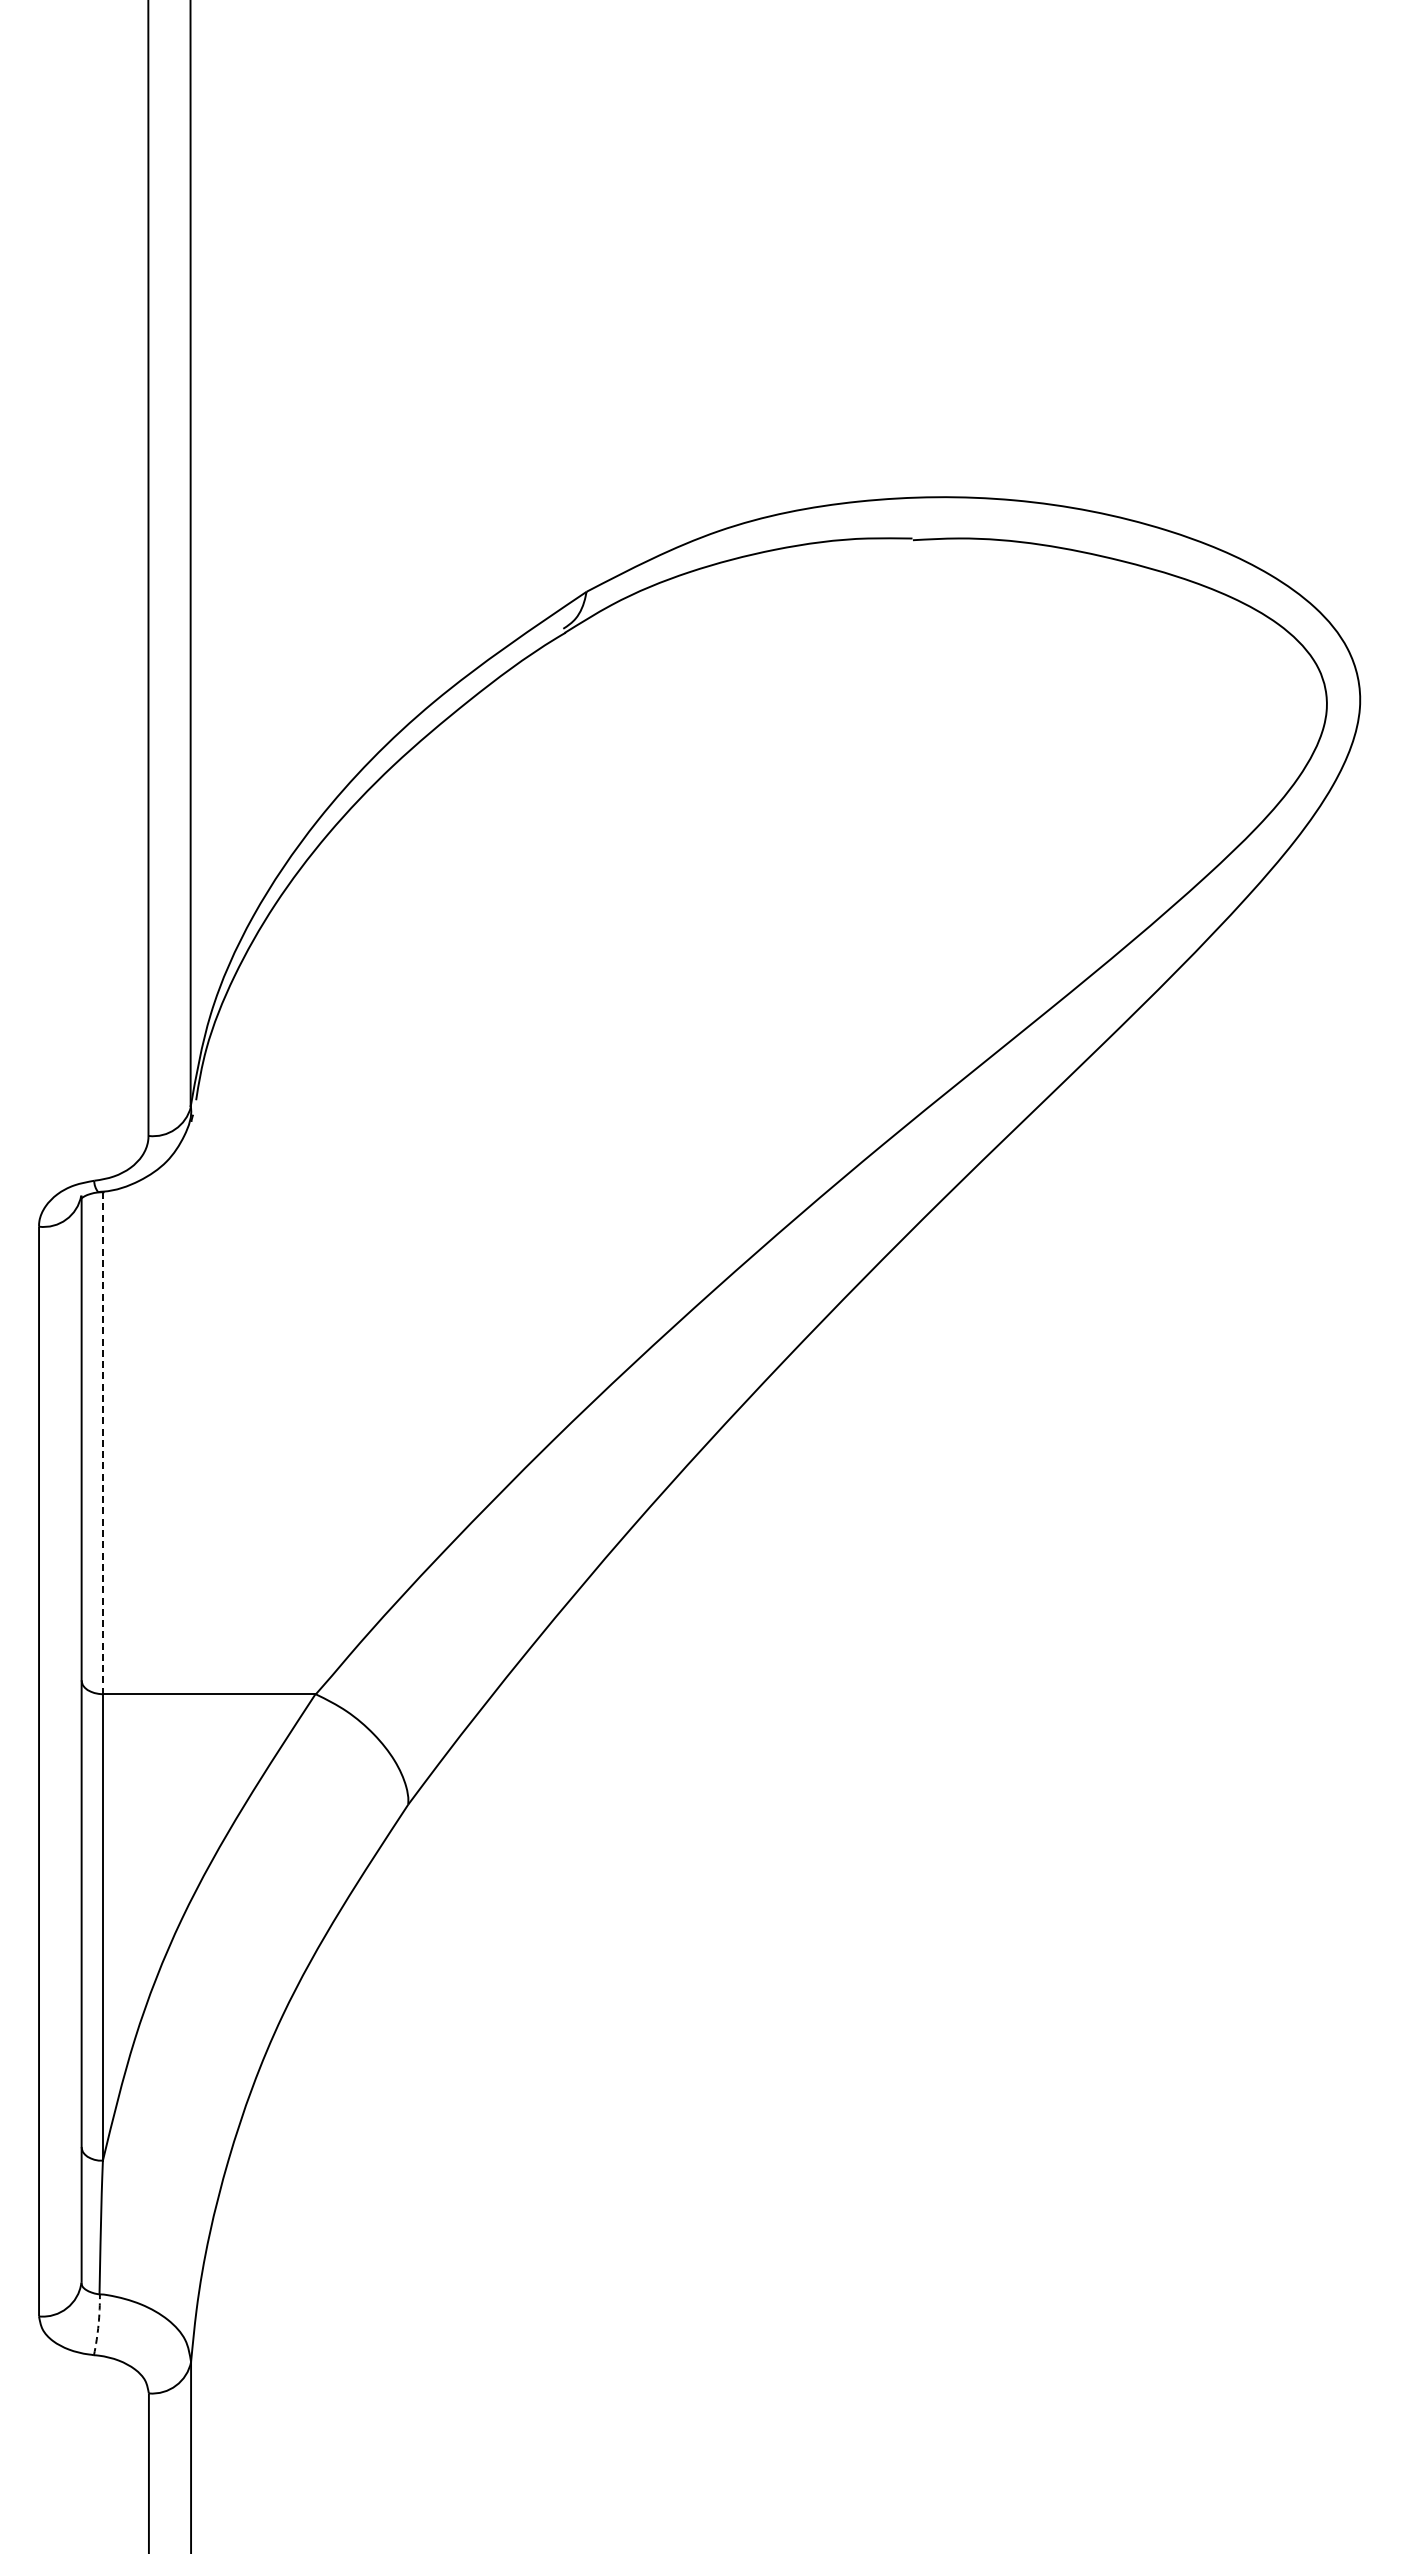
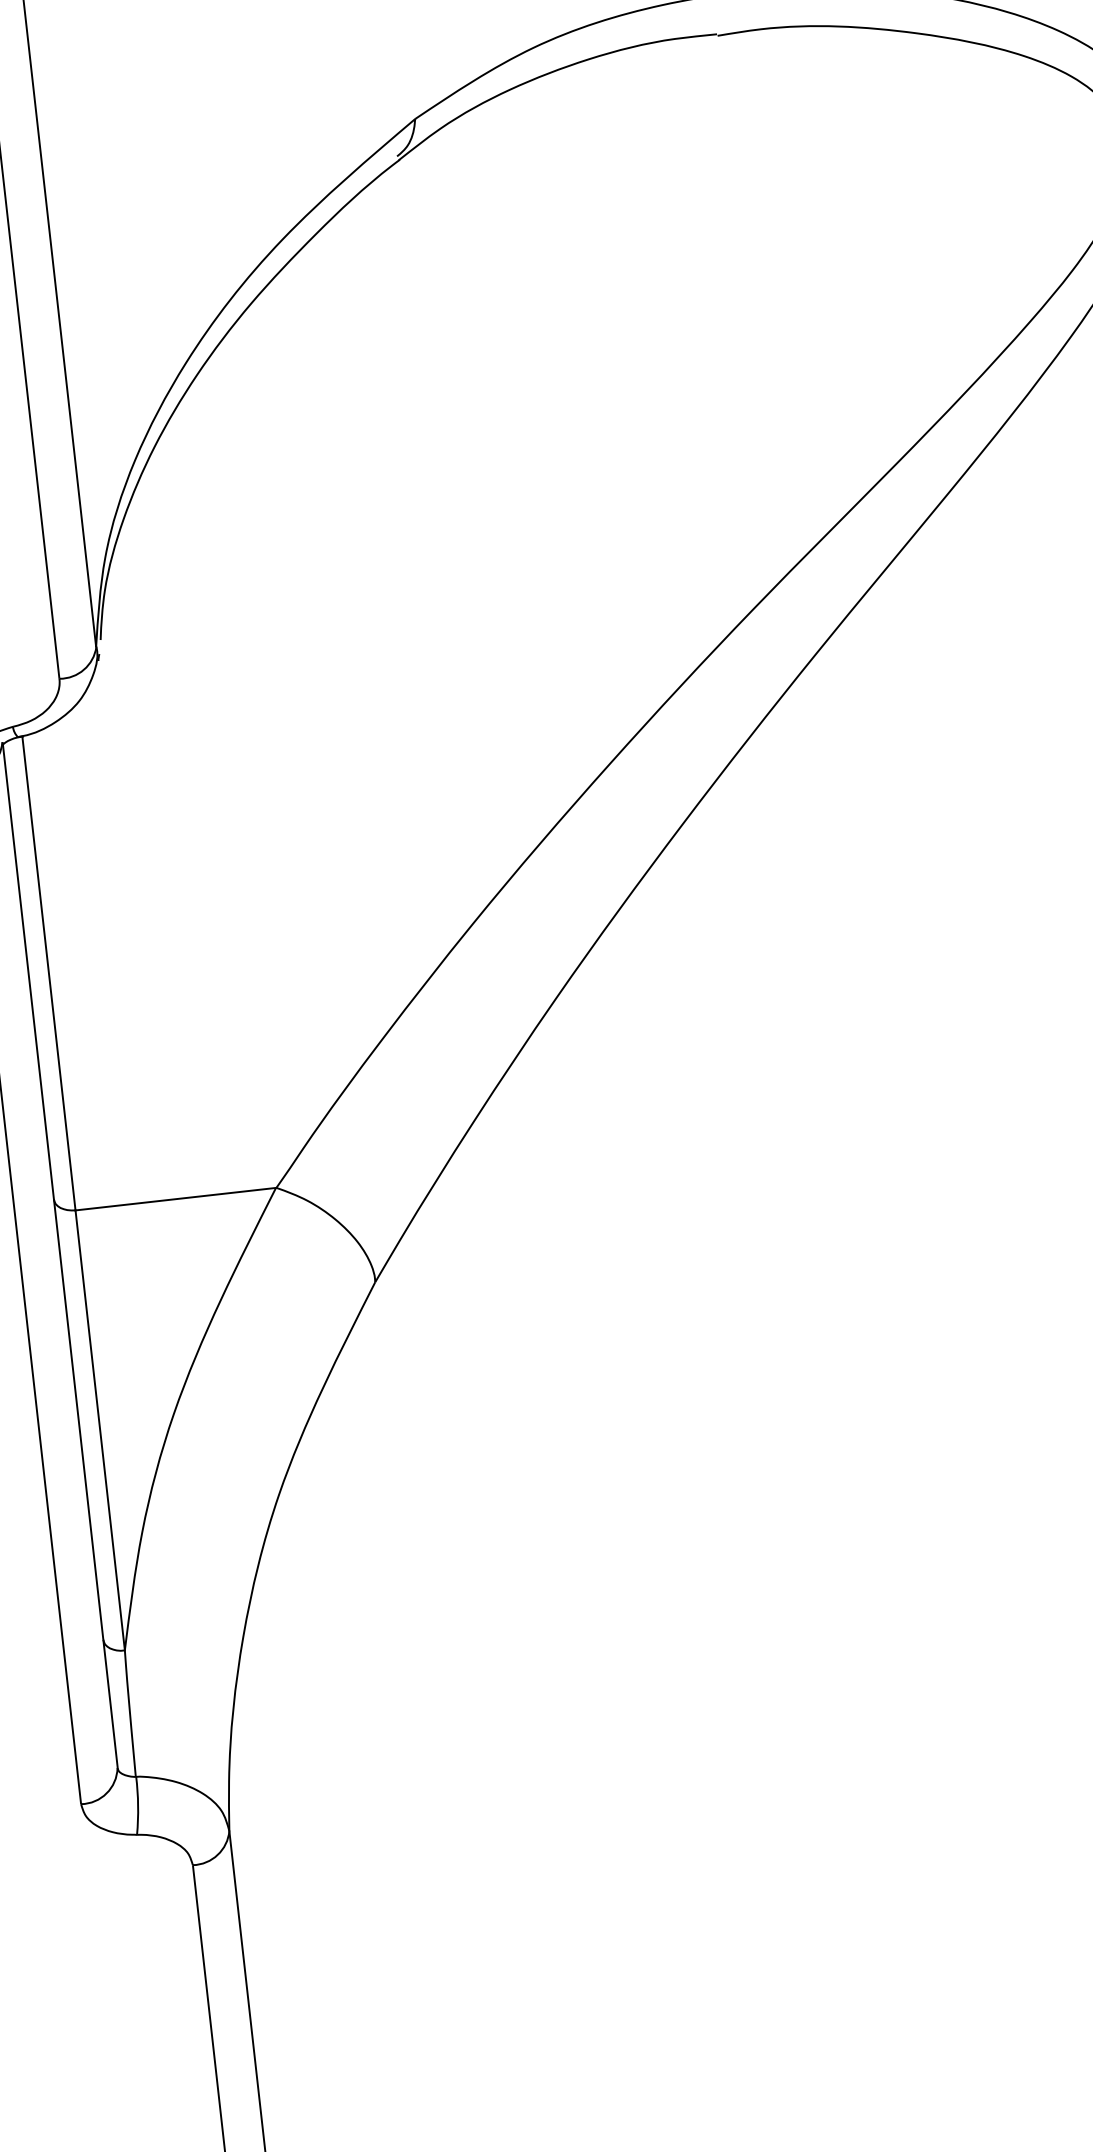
line: (102, 1443) -> (48, 973), dashed -> solid
arc: (98, 2324) -> (138, 1805), dashed -> solid

